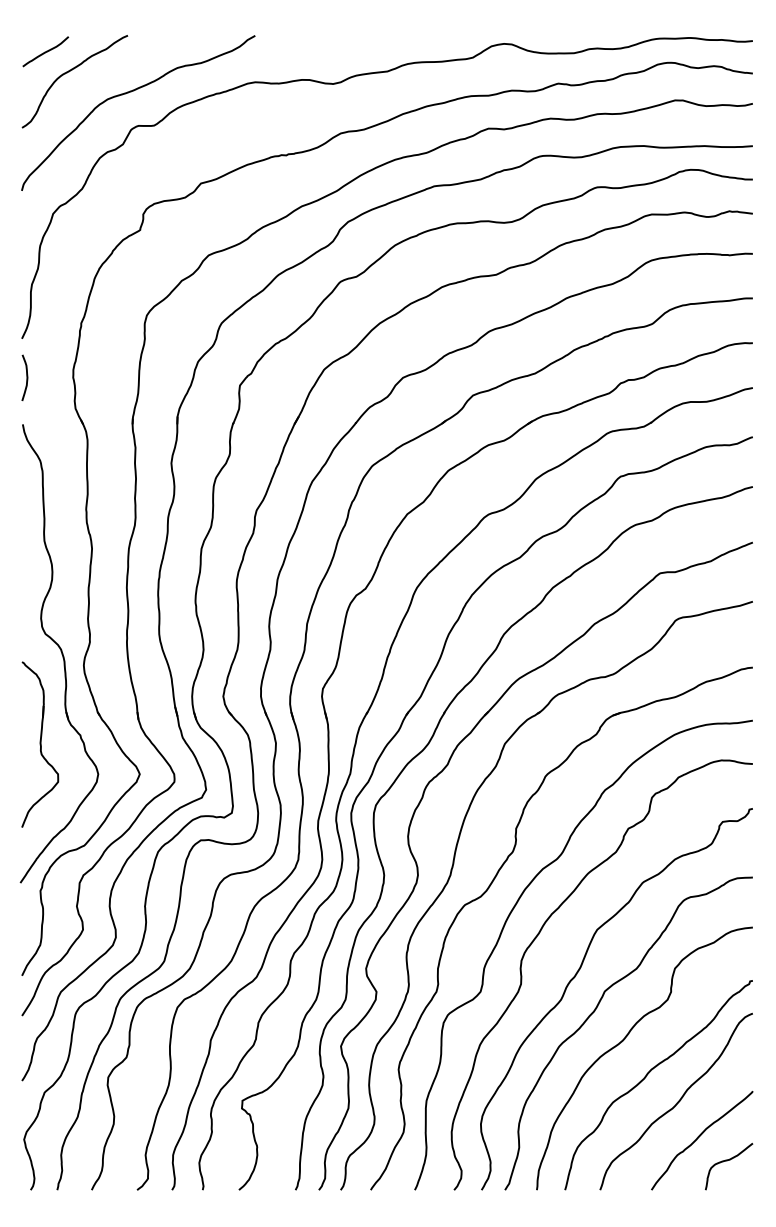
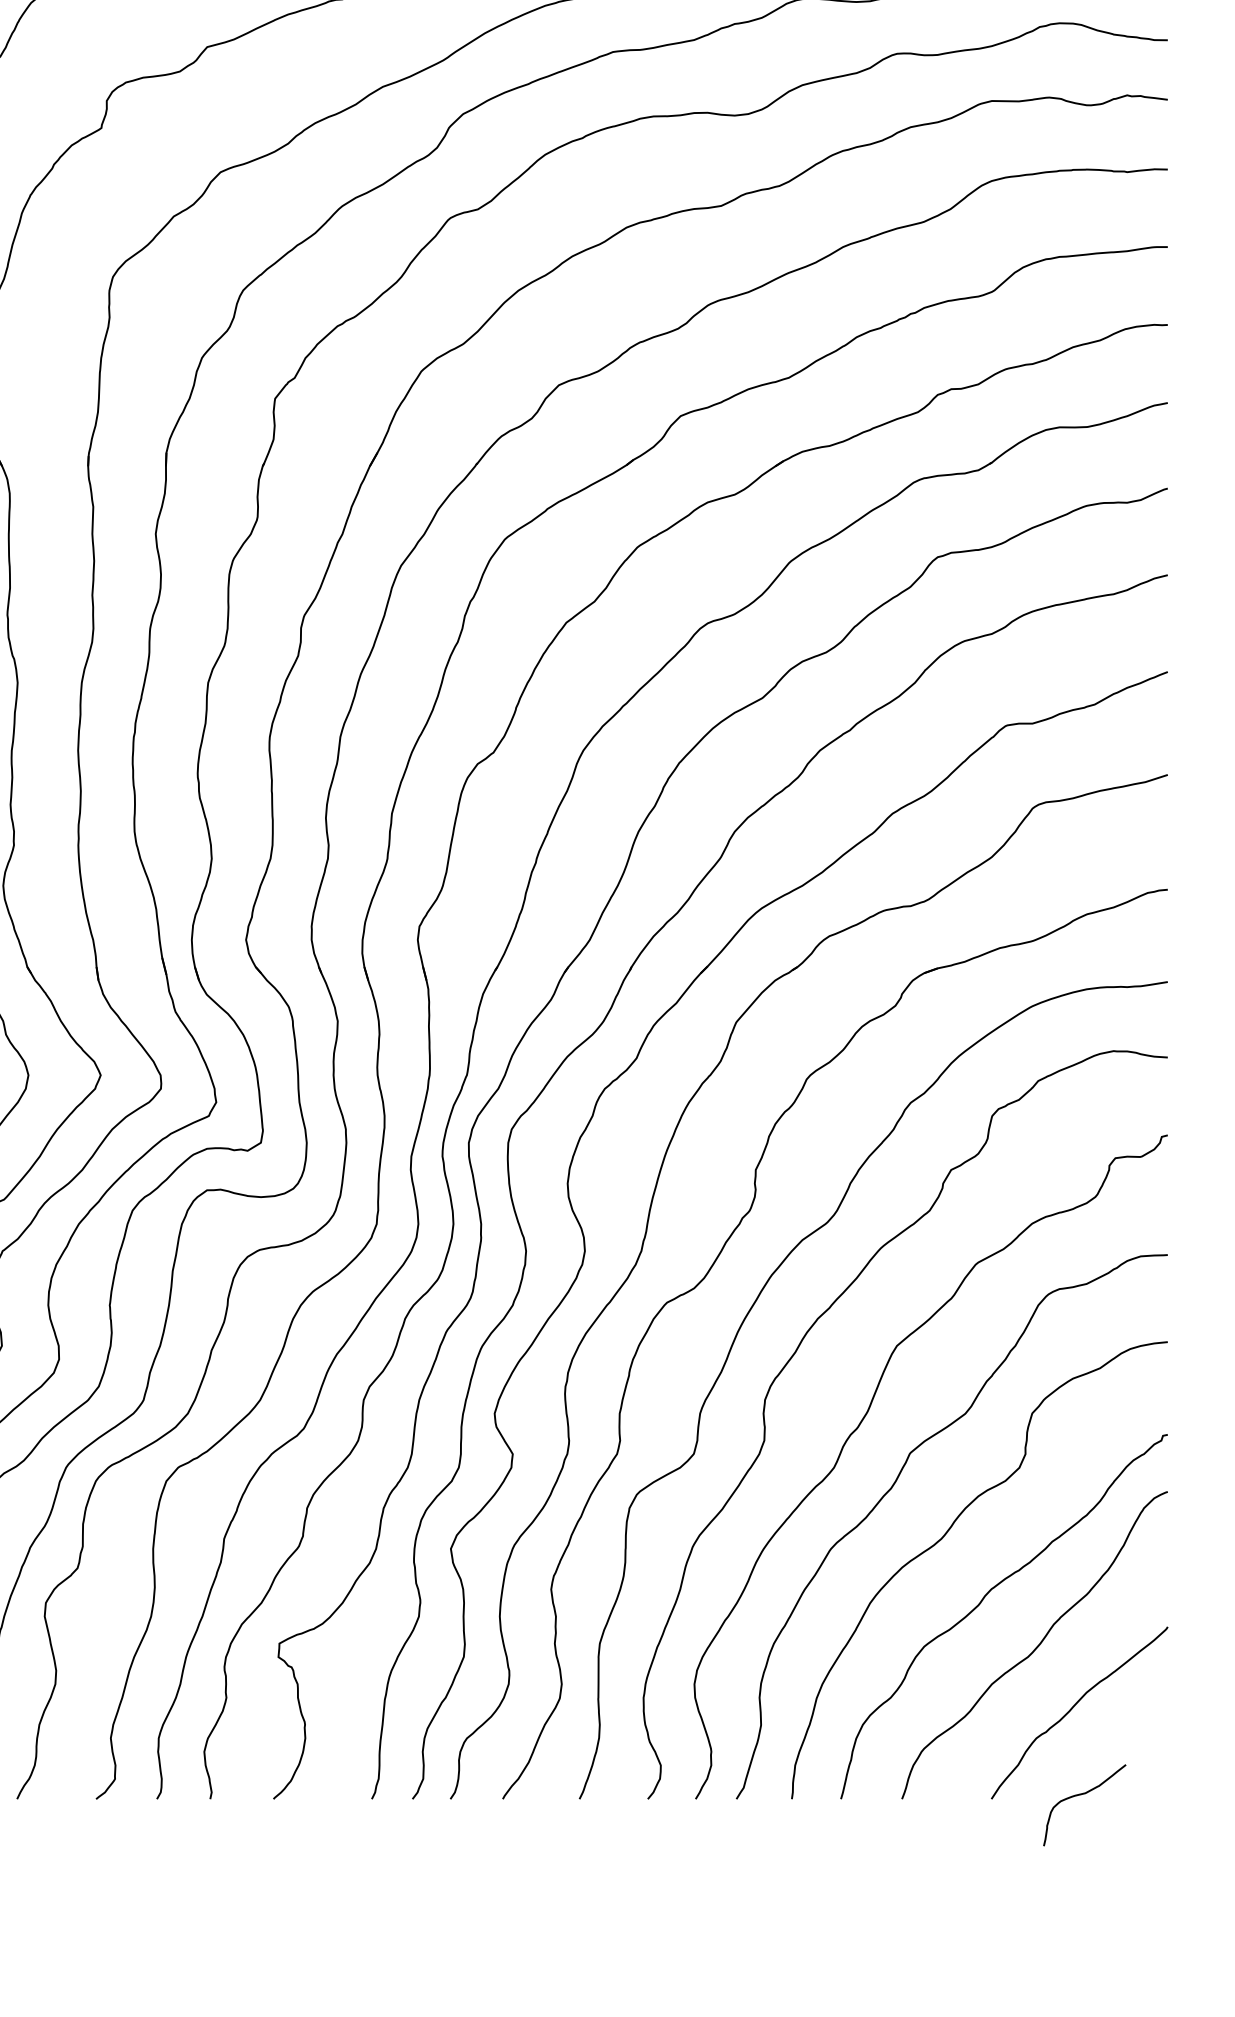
curve: (727, 1161) -> (1081, 1796), moved

